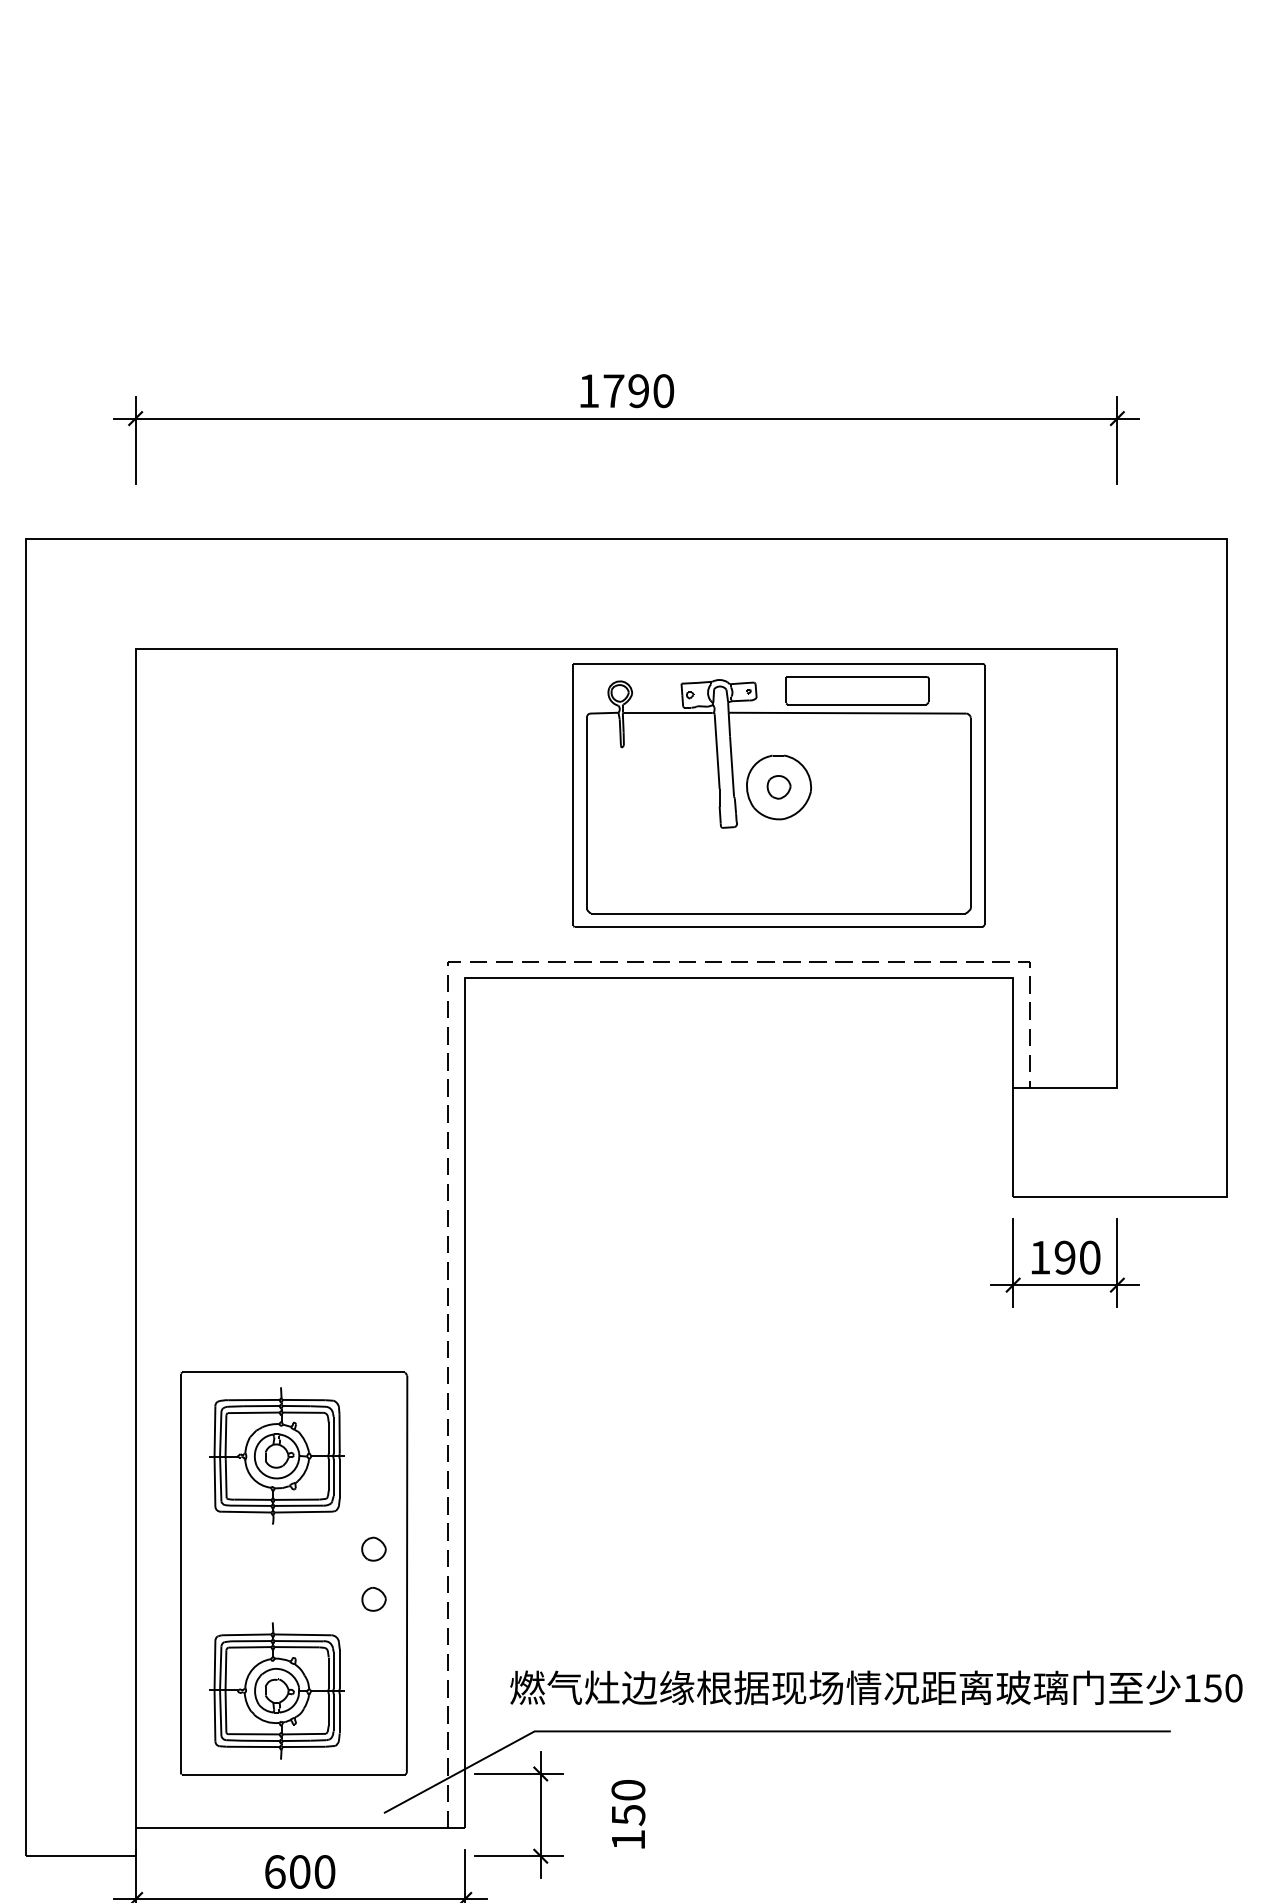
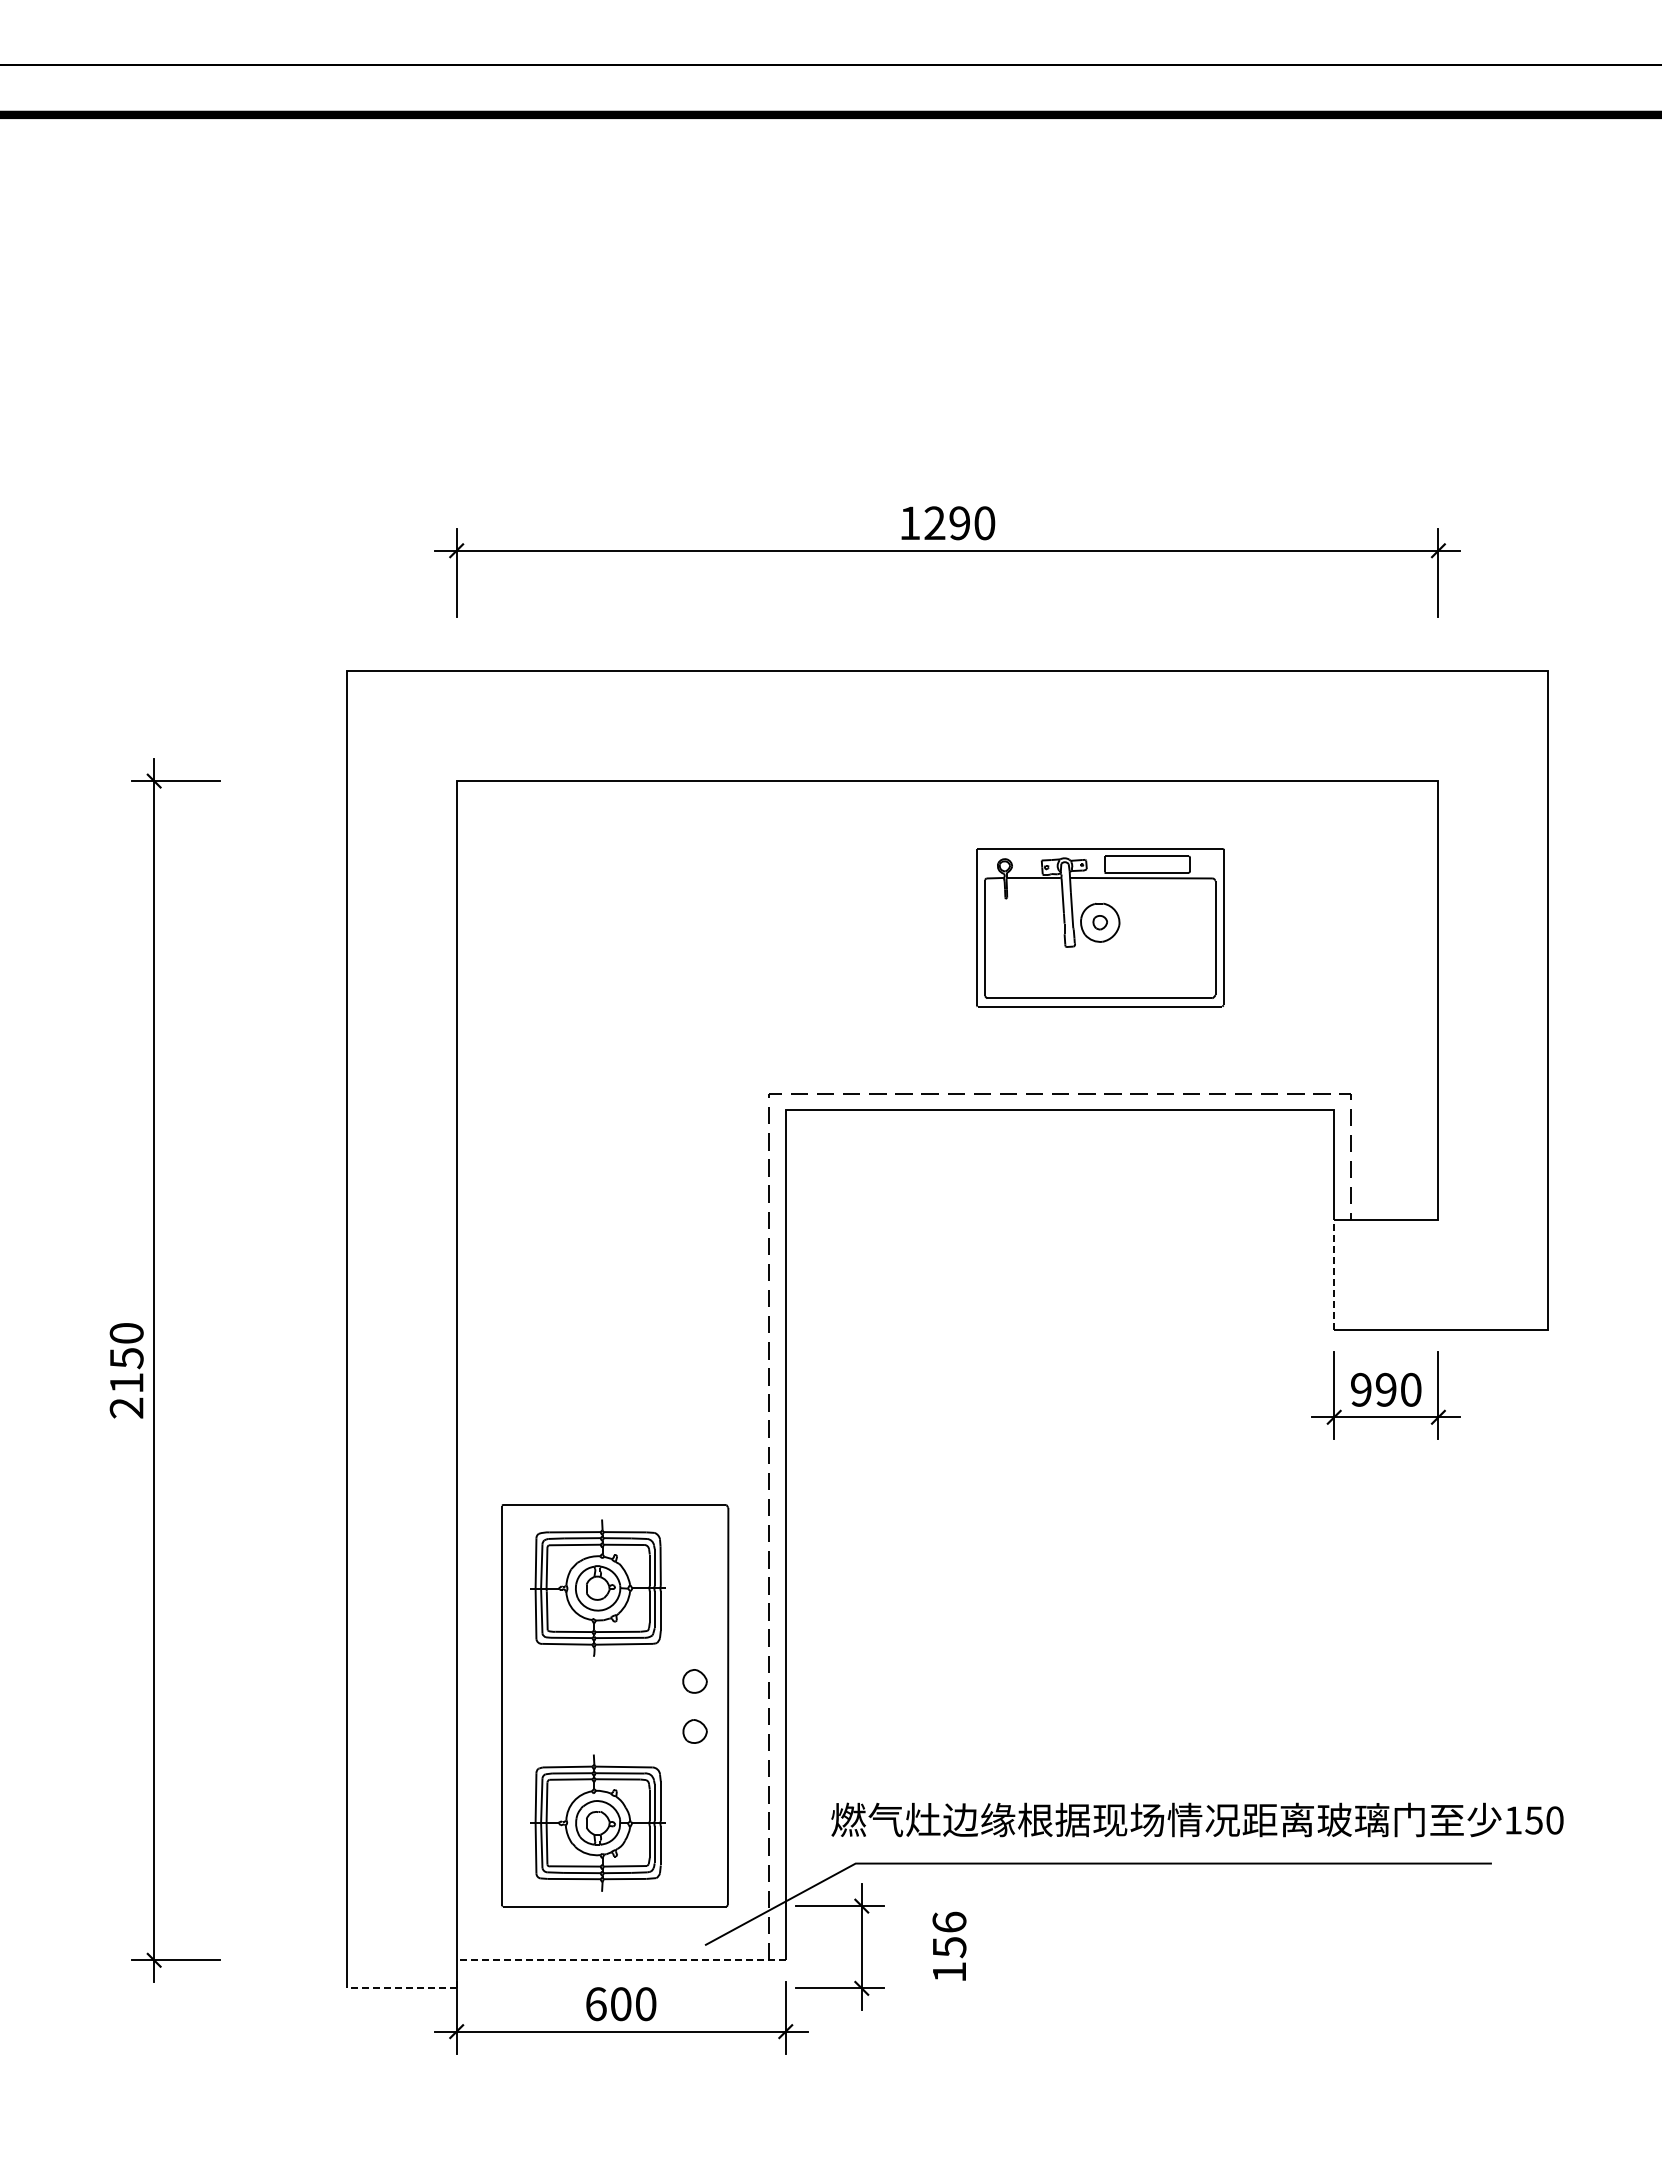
text: (613, 390) -> (934, 522), 1790 -> 1290
part: (779, 795) -> (1100, 927), size x0.6
line: (1013, 1142) -> (1334, 1274), solid -> dashed
text: (1040, 1257) -> (1361, 1389), 190 -> 990
text: (628, 1789) -> (949, 1921), 150 -> 156
line: (300, 1828) -> (621, 1960), solid -> dashed
line: (80, 1855) -> (401, 1987), solid -> dashed

